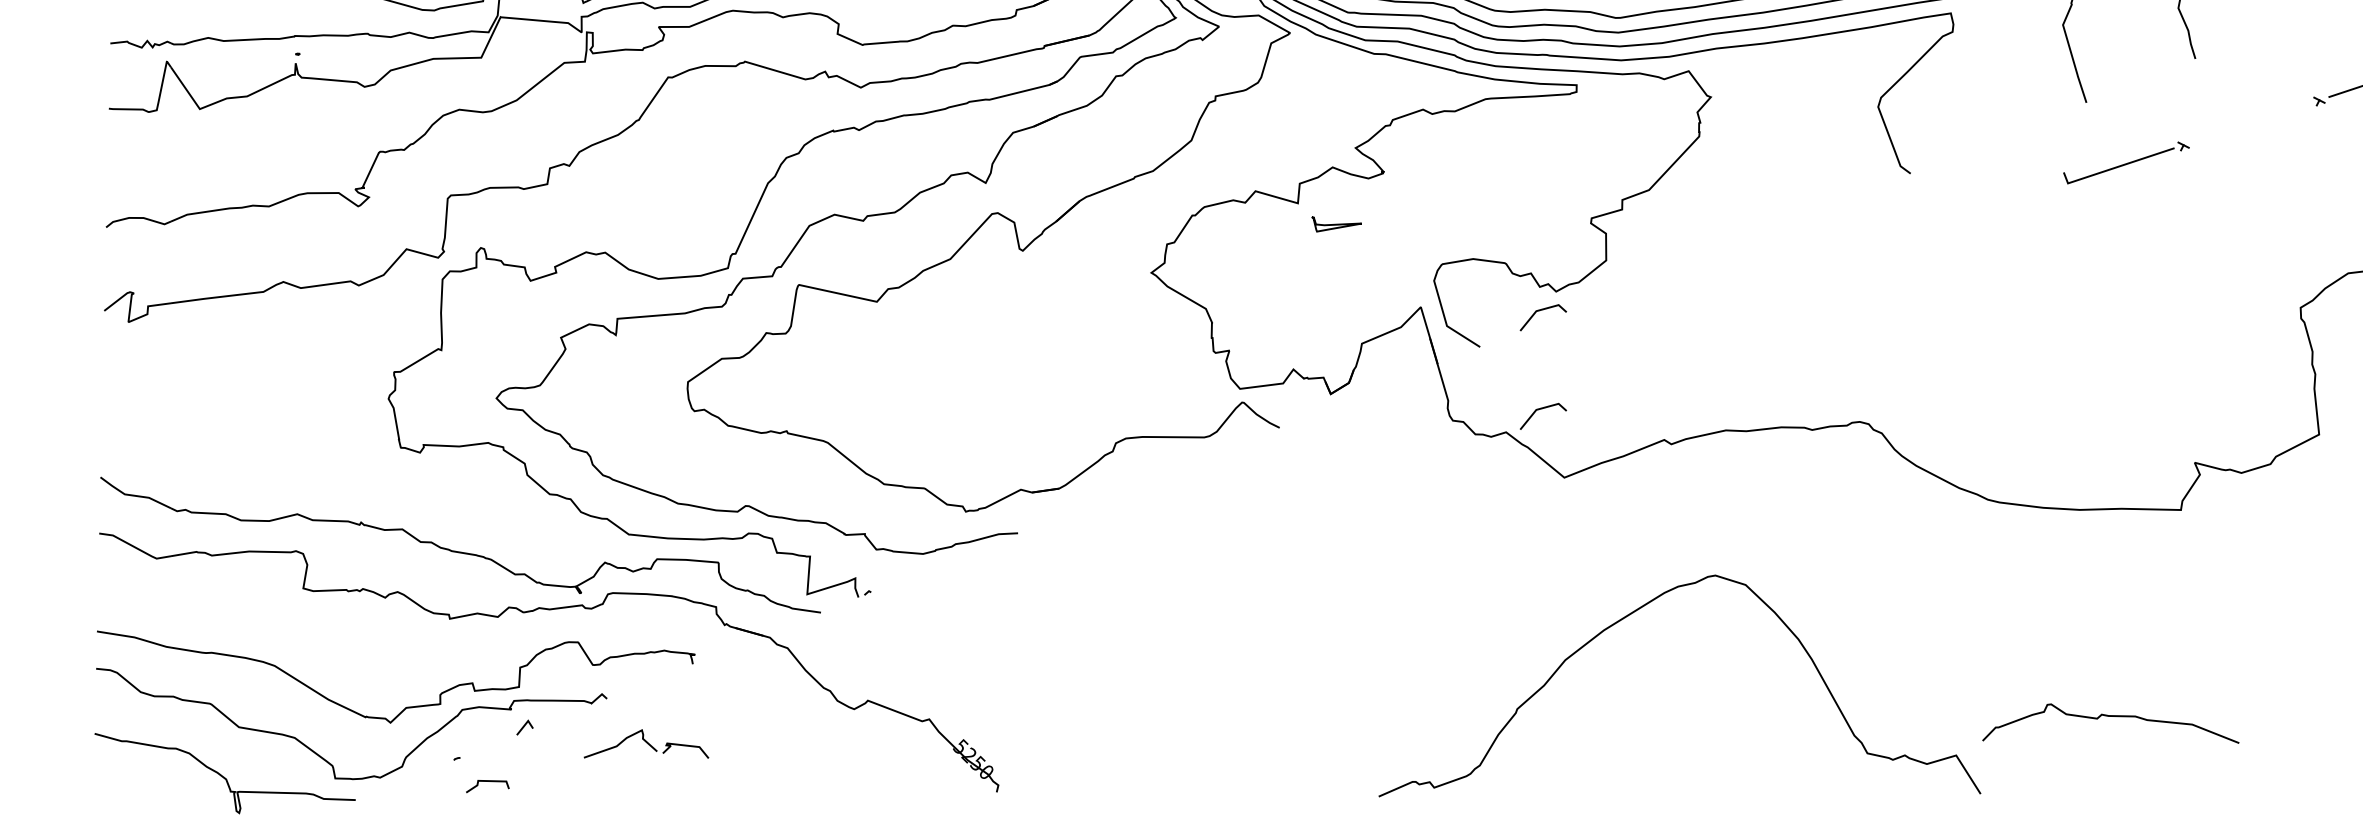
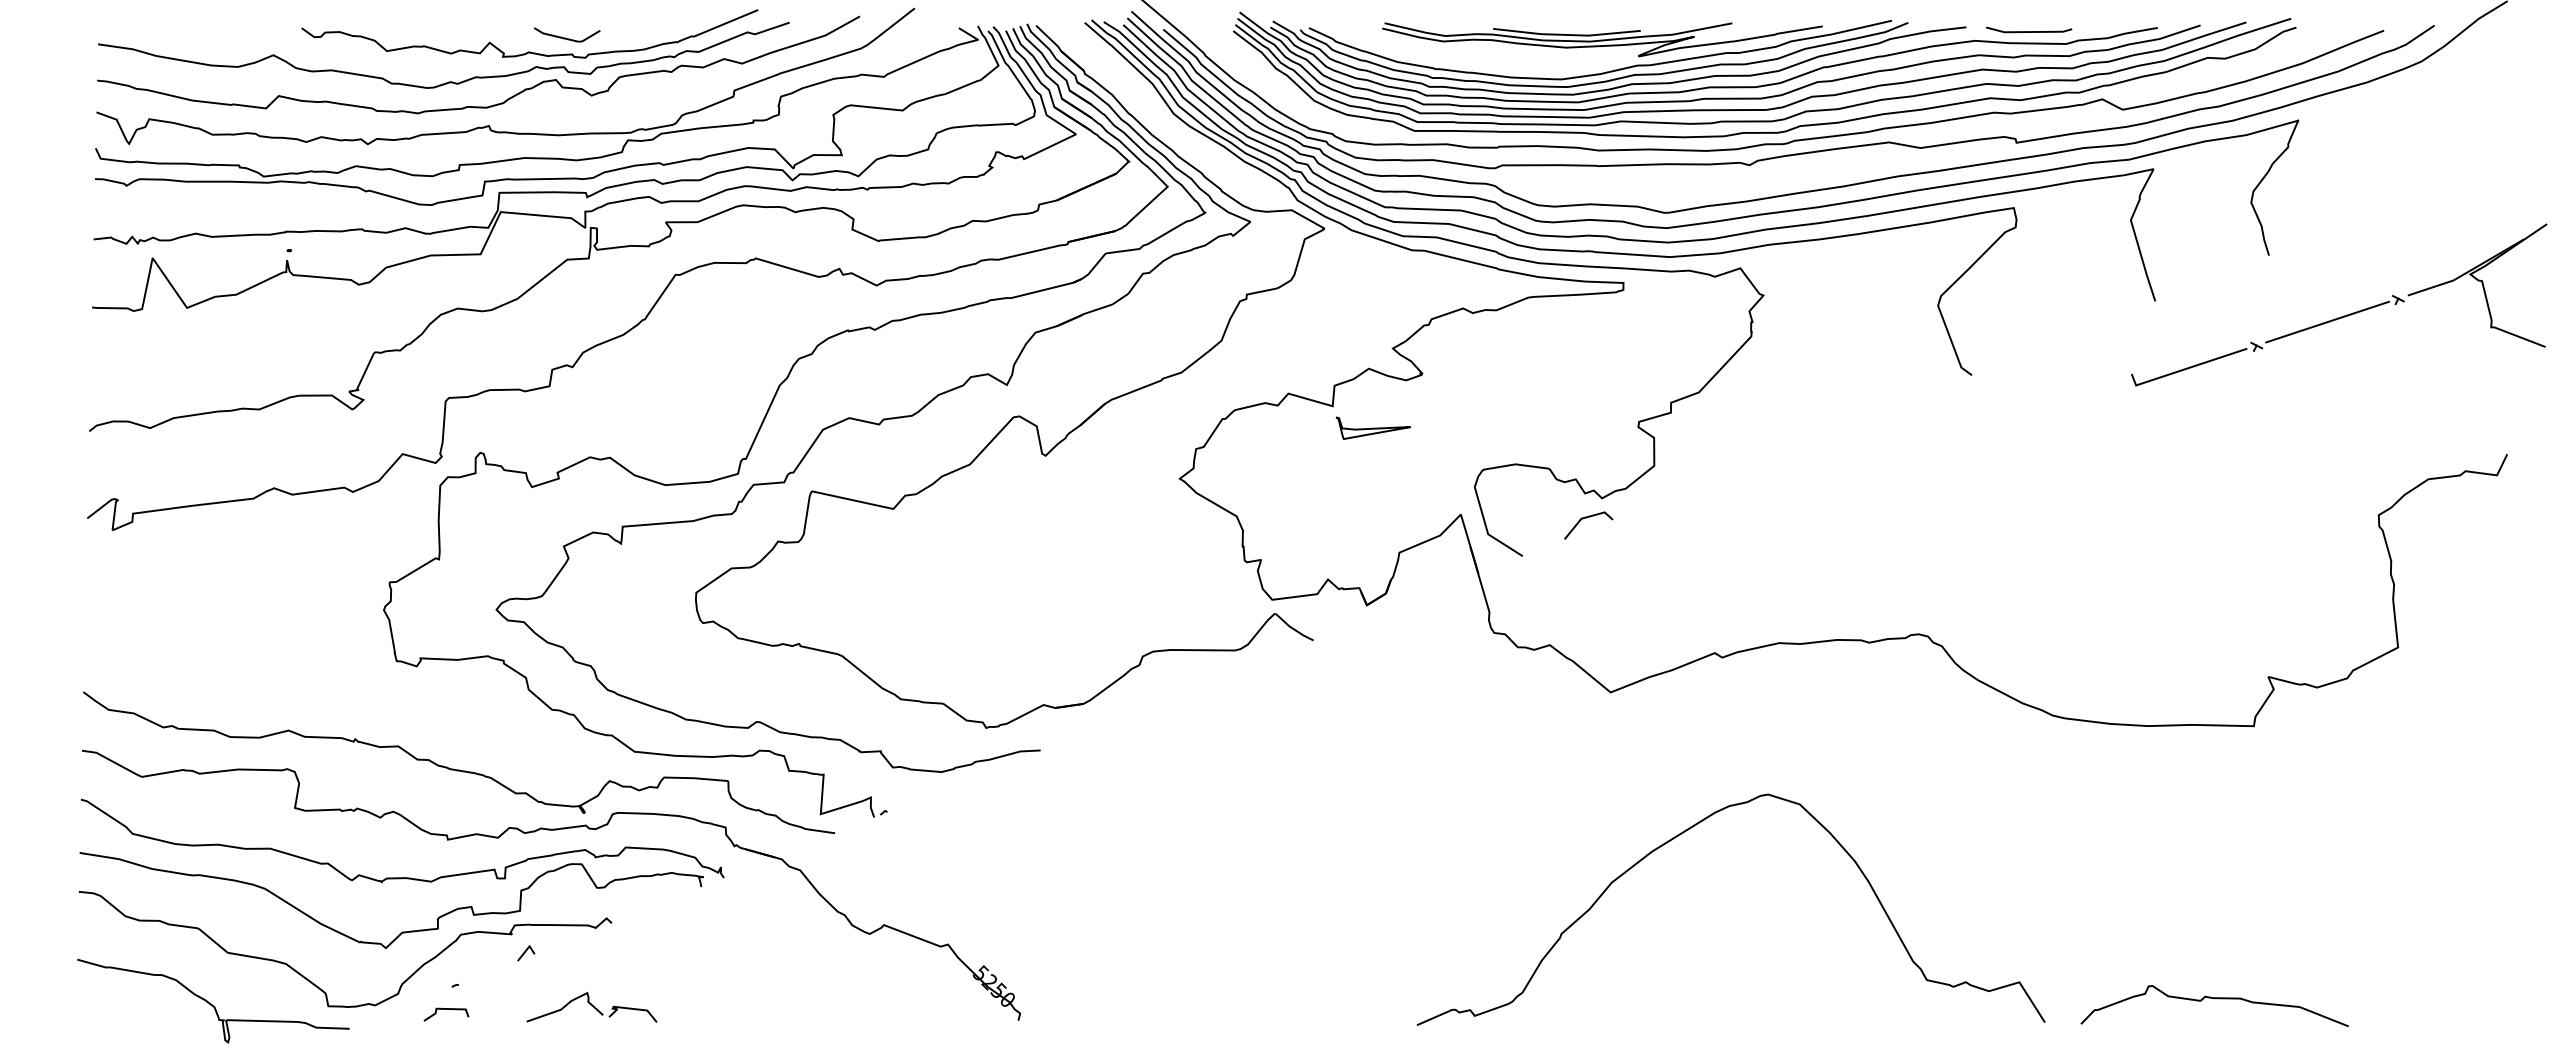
line: (2251, 122) -> (2327, 321), added
part: (1336, 223) -> (1372, 427), size x1.43
line: (1541, 409) -> (1586, 621), removed
part: (406, 655) -> (402, 877), added
curve: (2112, 717) -> (2216, 999), moved
part: (646, 743) -> (591, 1006), moved
line: (487, 781) -> (446, 1009), moved

